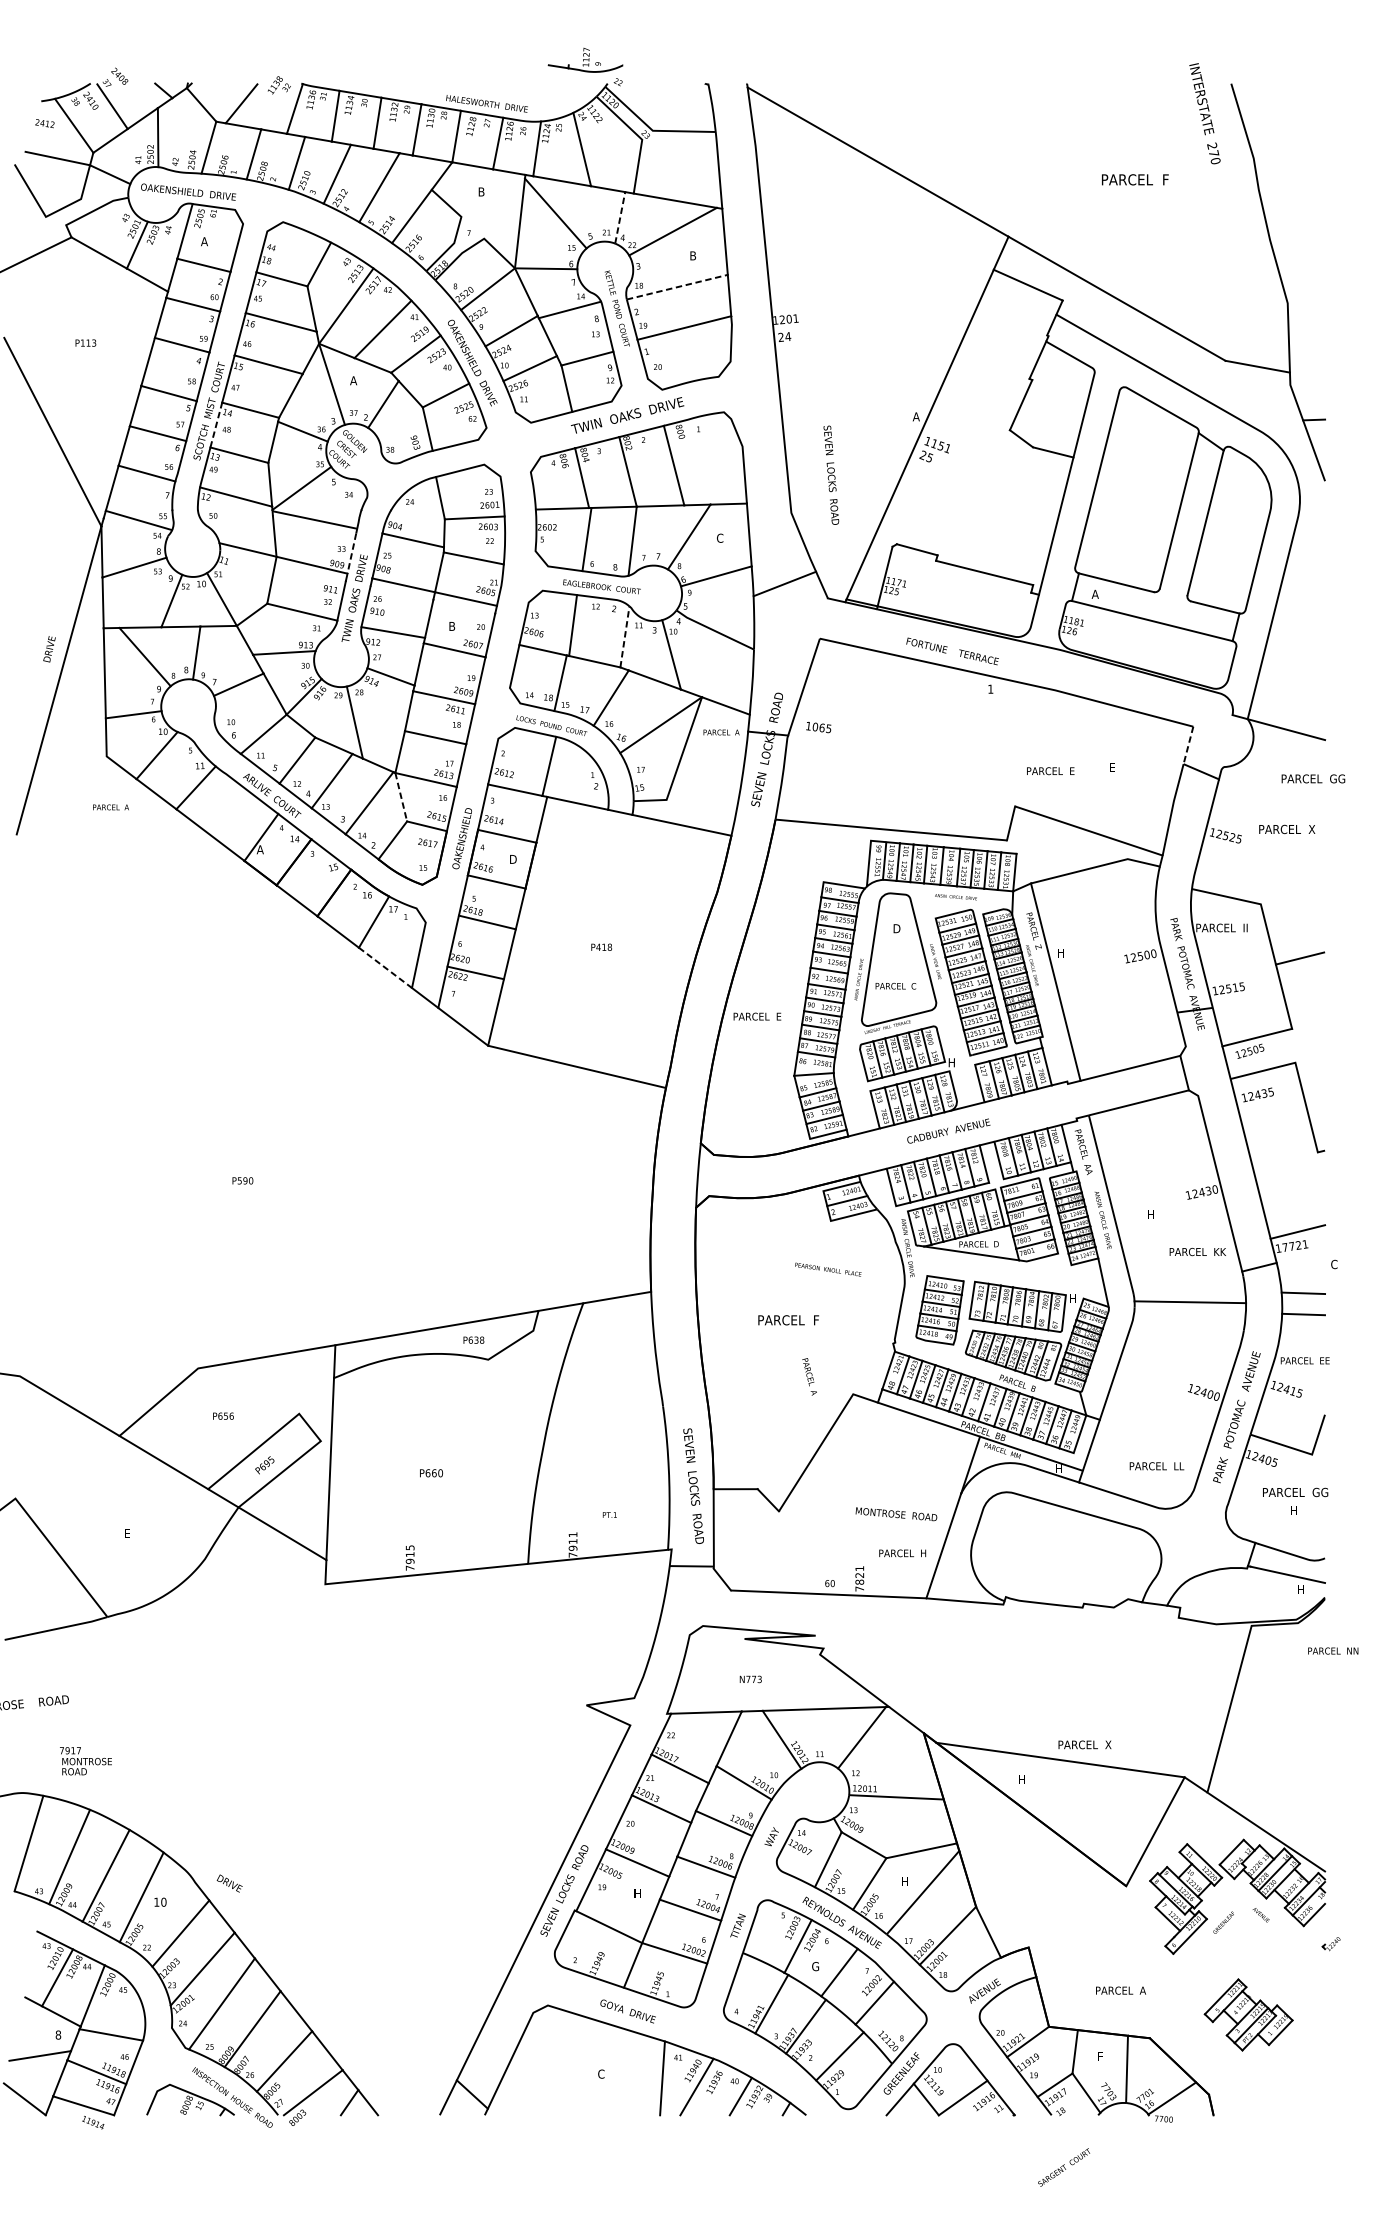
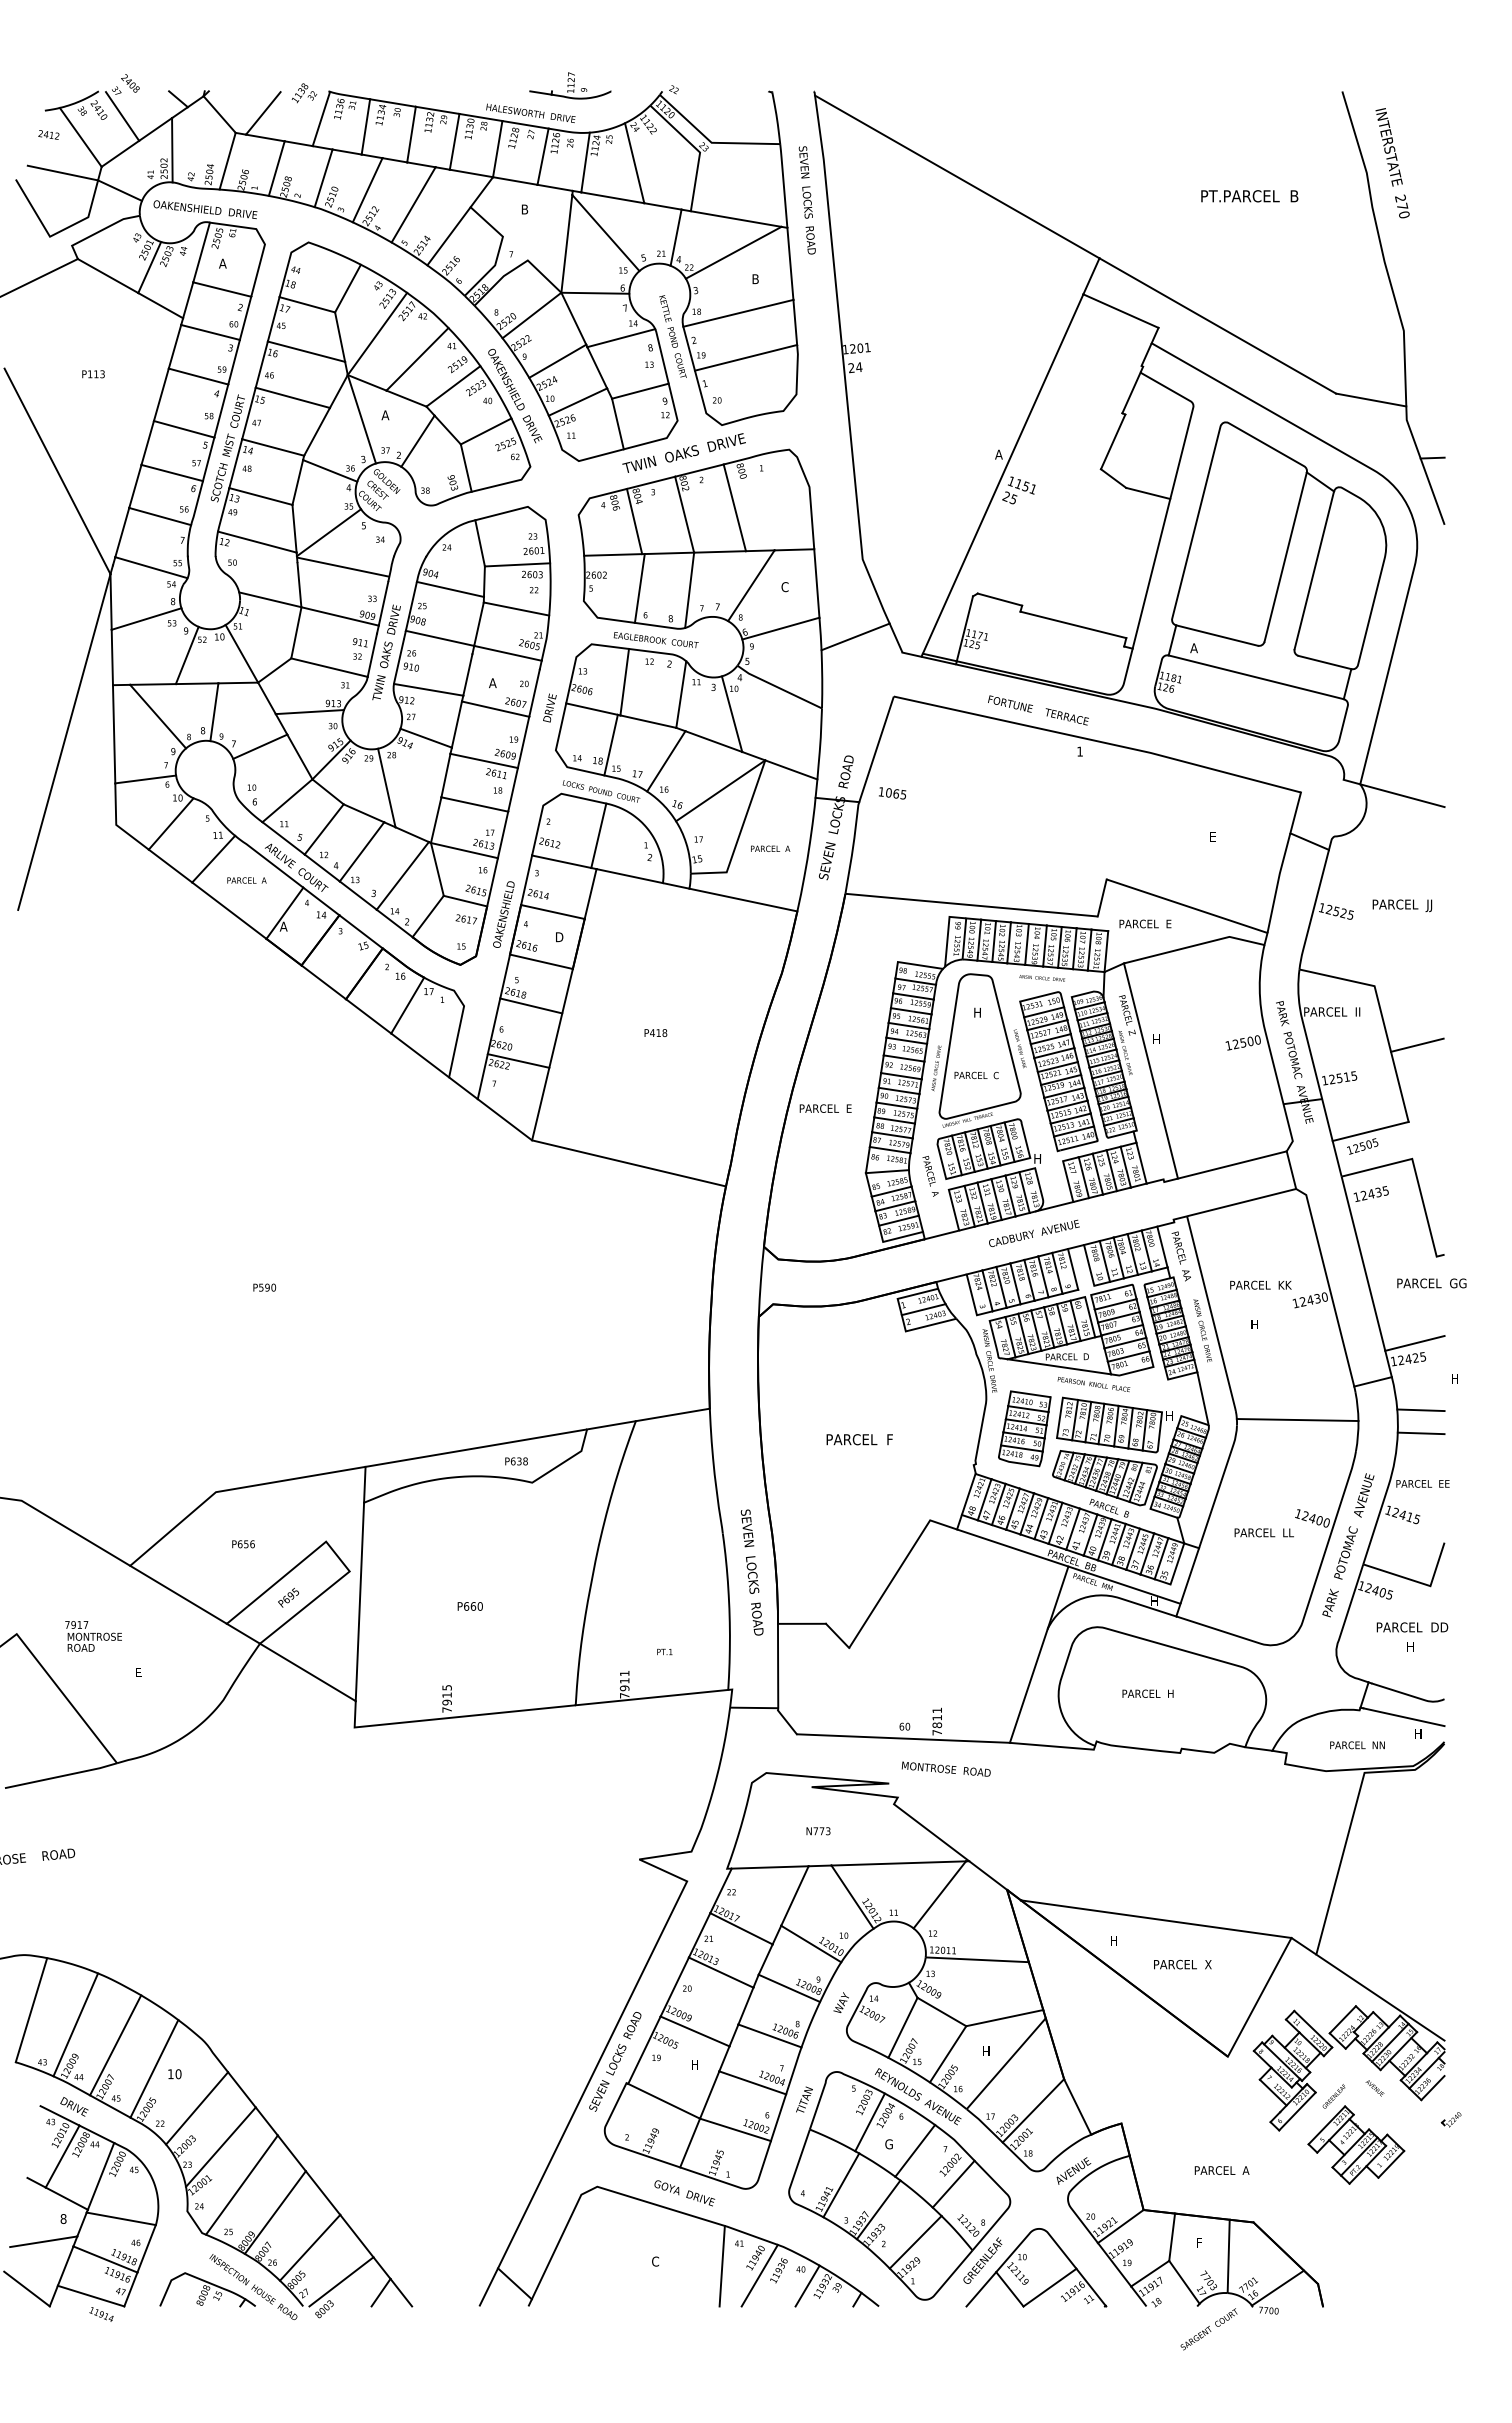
part: (585, 59) -> (570, 85), moved
text: (1204, 114) -> (1392, 163), moved
text: (1149, 180) -> (1253, 196), PARCEL  F -> PT.PARCEL  B
line: (620, 217) -> (676, 237), dashed -> solid
line: (677, 287) -> (738, 313), dashed -> solid
line: (216, 424) -> (235, 463), dashed -> solid
text: (830, 475) -> (806, 200), moved
line: (351, 554) -> (383, 604), dashed -> solid
text: (451, 626) -> (492, 683), B -> A
line: (625, 636) -> (681, 694), dashed -> solid
text: (49, 648) -> (549, 707), moved
text: (721, 732) -> (770, 848), moved
line: (1188, 745) -> (1295, 813), dashed -> solid
text: (1050, 770) -> (1145, 923), moved
text: (1313, 778) -> (1431, 1283), moved
line: (401, 797) -> (437, 869), dashed -> solid
text: (110, 807) -> (246, 880), moved
text: (1311, 830) -> (1429, 905), PARCEL  X -> PARCEL  JJ
text: (897, 928) -> (978, 1012), D -> H
line: (385, 967) -> (420, 1055), dashed -> solid
text: (1295, 1245) -> (1412, 1358), 17721 -> 12425
text: (1197, 1251) -> (1260, 1284), moved
text: (1334, 1264) -> (1454, 1378), C -> H
text: (827, 1269) -> (1093, 1384), moved
text: (809, 1376) -> (930, 1176), moved
text: (1156, 1465) -> (1263, 1532), moved
text: (693, 1486) -> (751, 1572), moved
text: (1320, 1492) -> (1439, 1627), PARCEL  GG -> PARCEL  DD
text: (895, 1513) -> (945, 1768), moved
text: (902, 1553) -> (1147, 1693), moved
text: (859, 1575) -> (936, 1717), 7821 -> 7811
text: (1333, 1651) -> (1357, 1745), moved
text: (1084, 1744) -> (1182, 1964), moved
text: (85, 1761) -> (93, 1636), moved
text: (229, 1883) -> (74, 2106), moved
part: (1248, 2014) -> (1356, 2144), moved
text: (1063, 2167) -> (1208, 2329), moved

